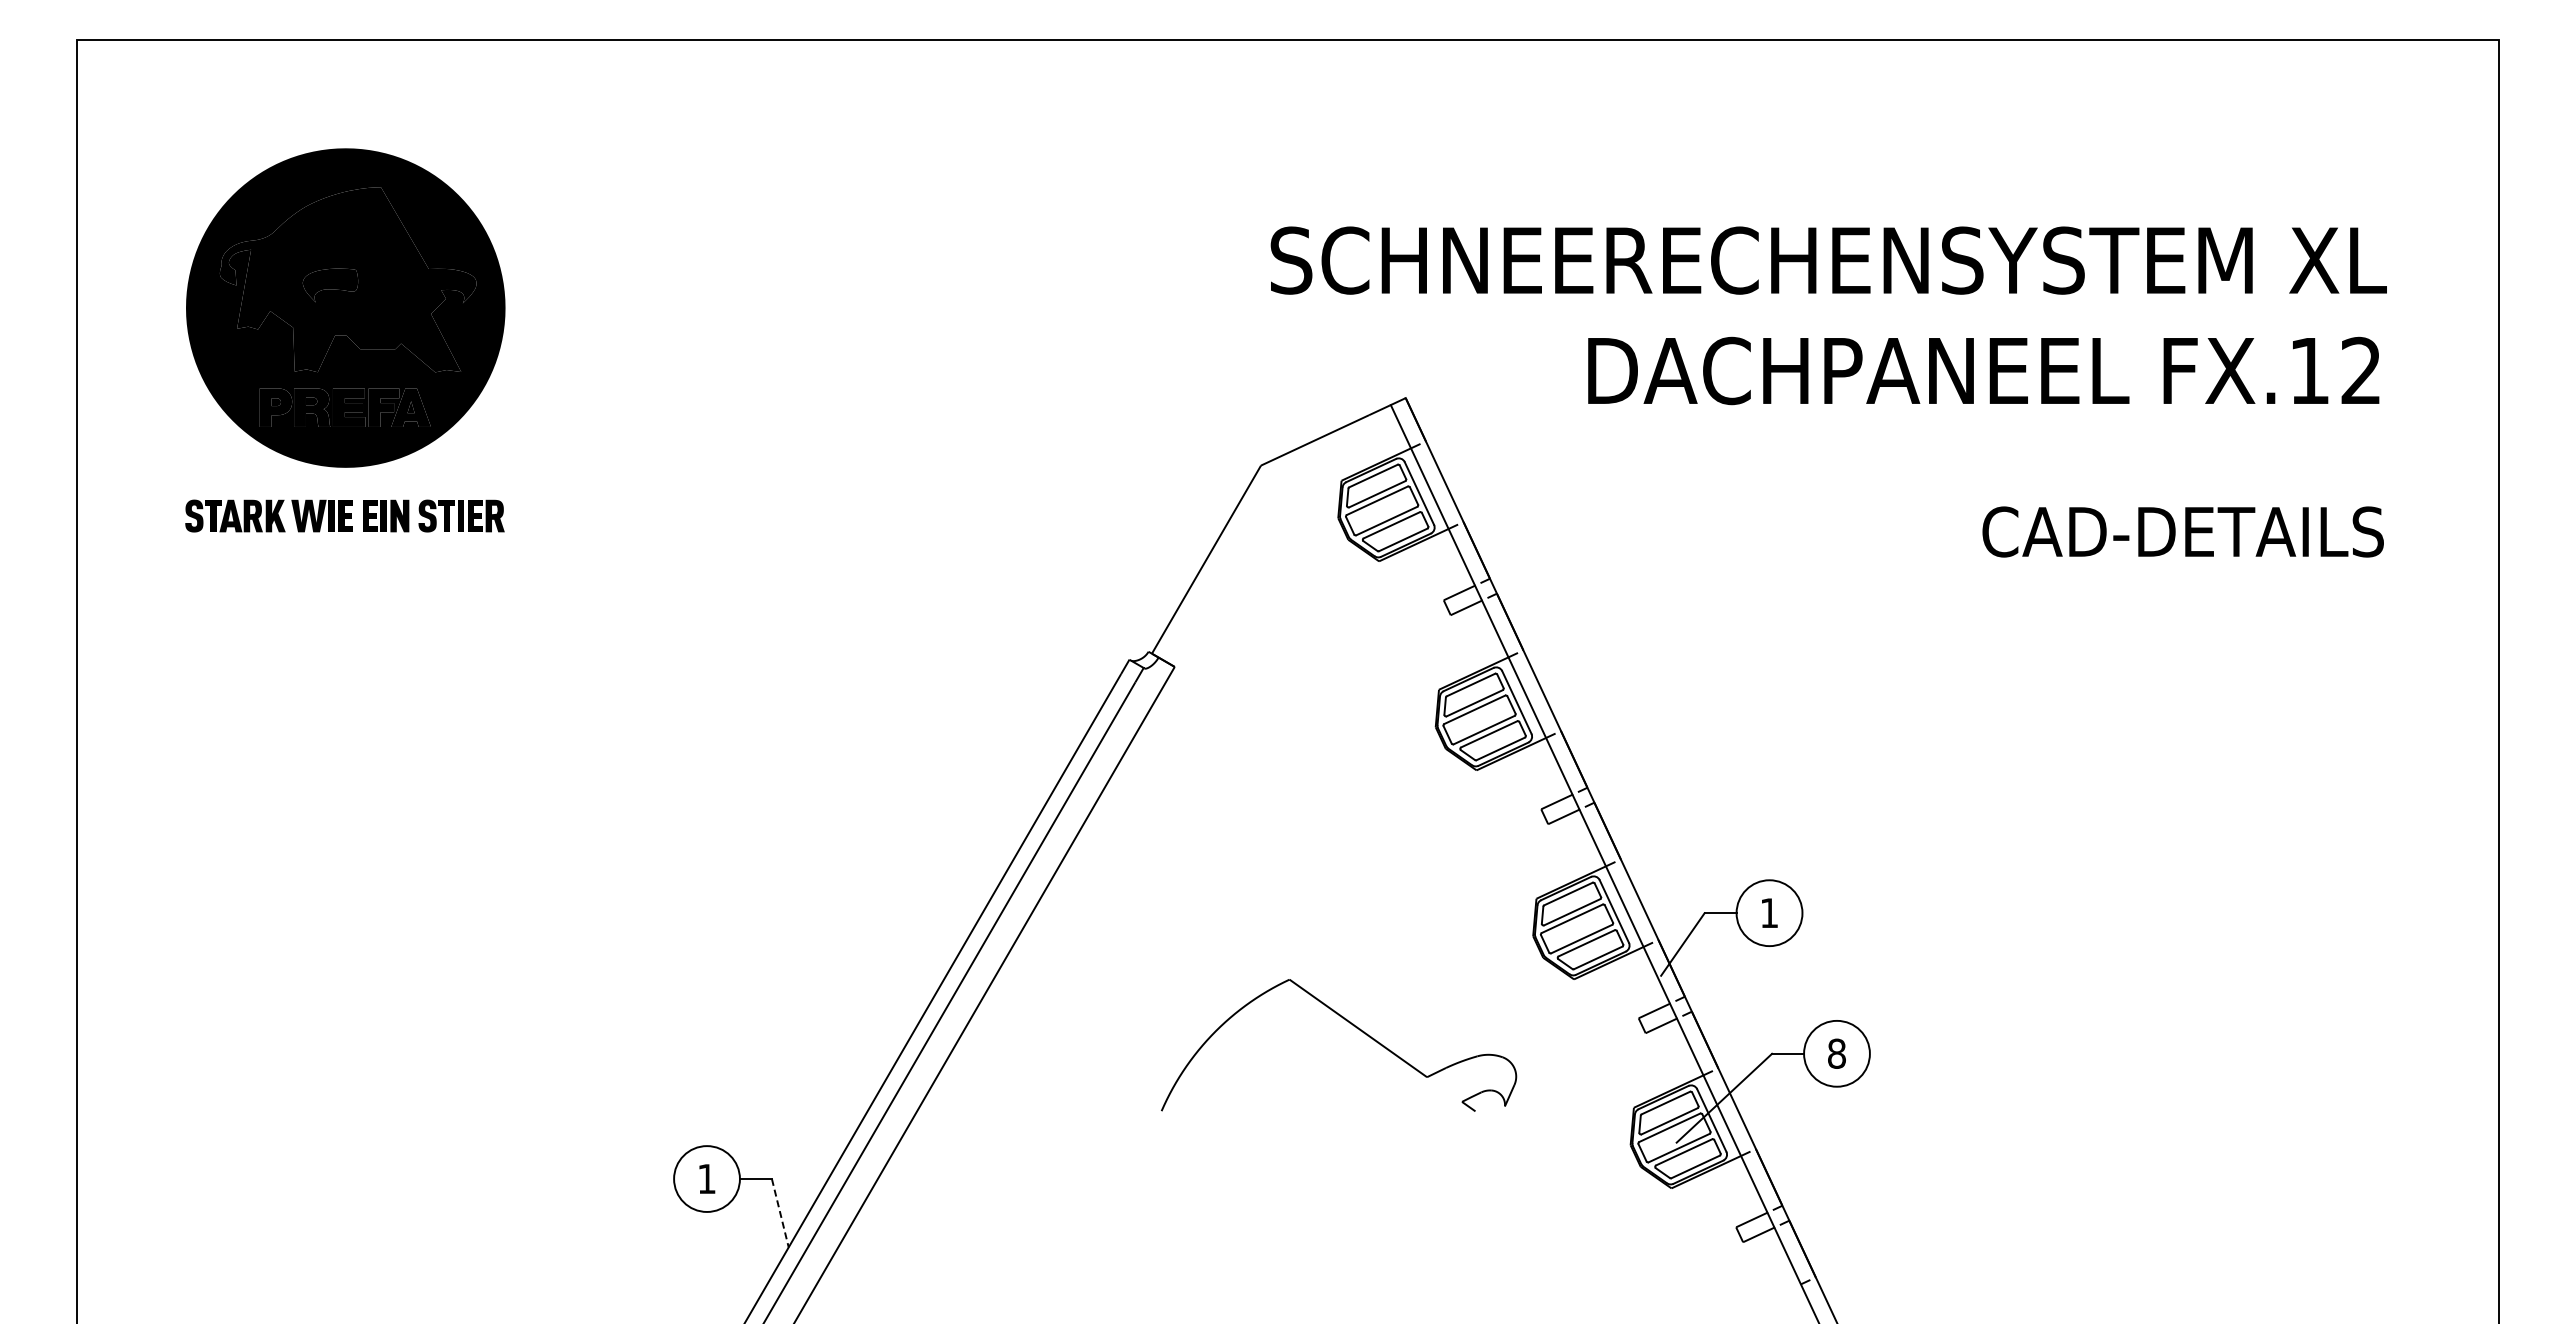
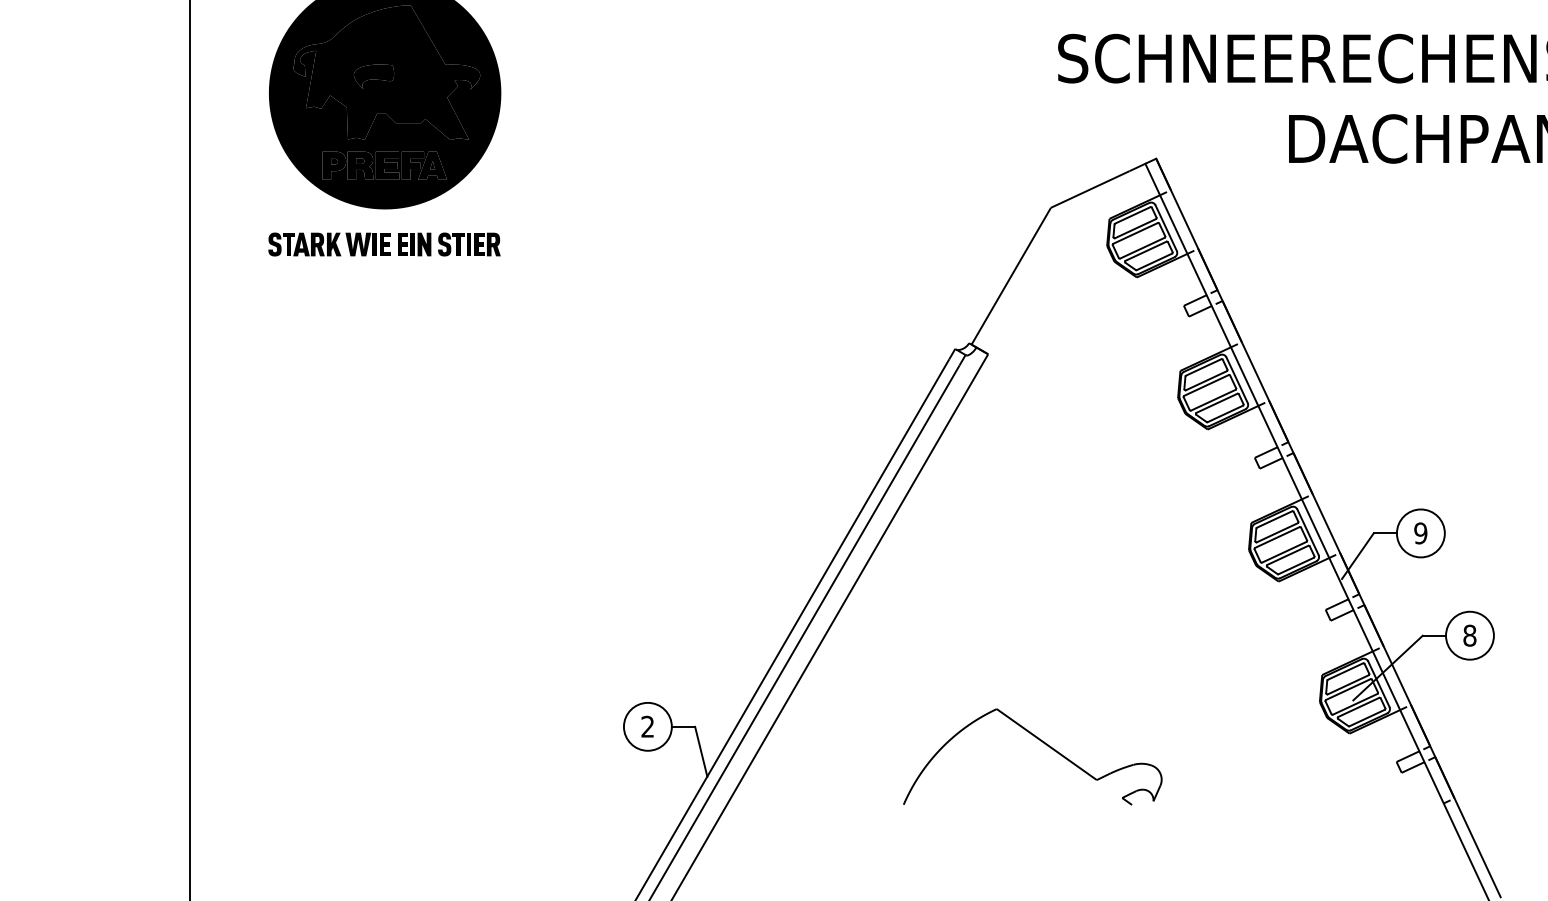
text: (1769, 913) -> (1420, 533), 1 -> 9
part: (1353, 1026) -> (1043, 743), moved
text: (706, 1178) -> (647, 726), 1 -> 2
line: (780, 1213) -> (701, 751), dashed -> solid

